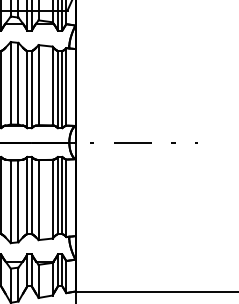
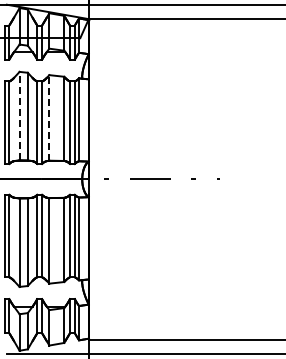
line: (10, 82) -> (19, 115), solid -> dashed
line: (38, 84) -> (49, 117), solid -> dashed

